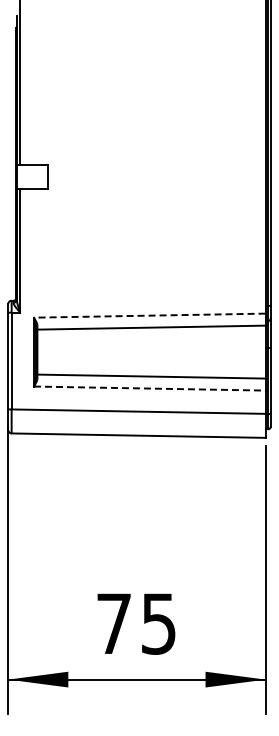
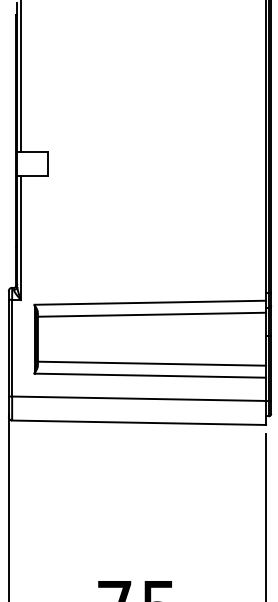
line: (149, 315) -> (150, 302), dashed -> solid
line: (149, 388) -> (150, 375), dashed -> solid

